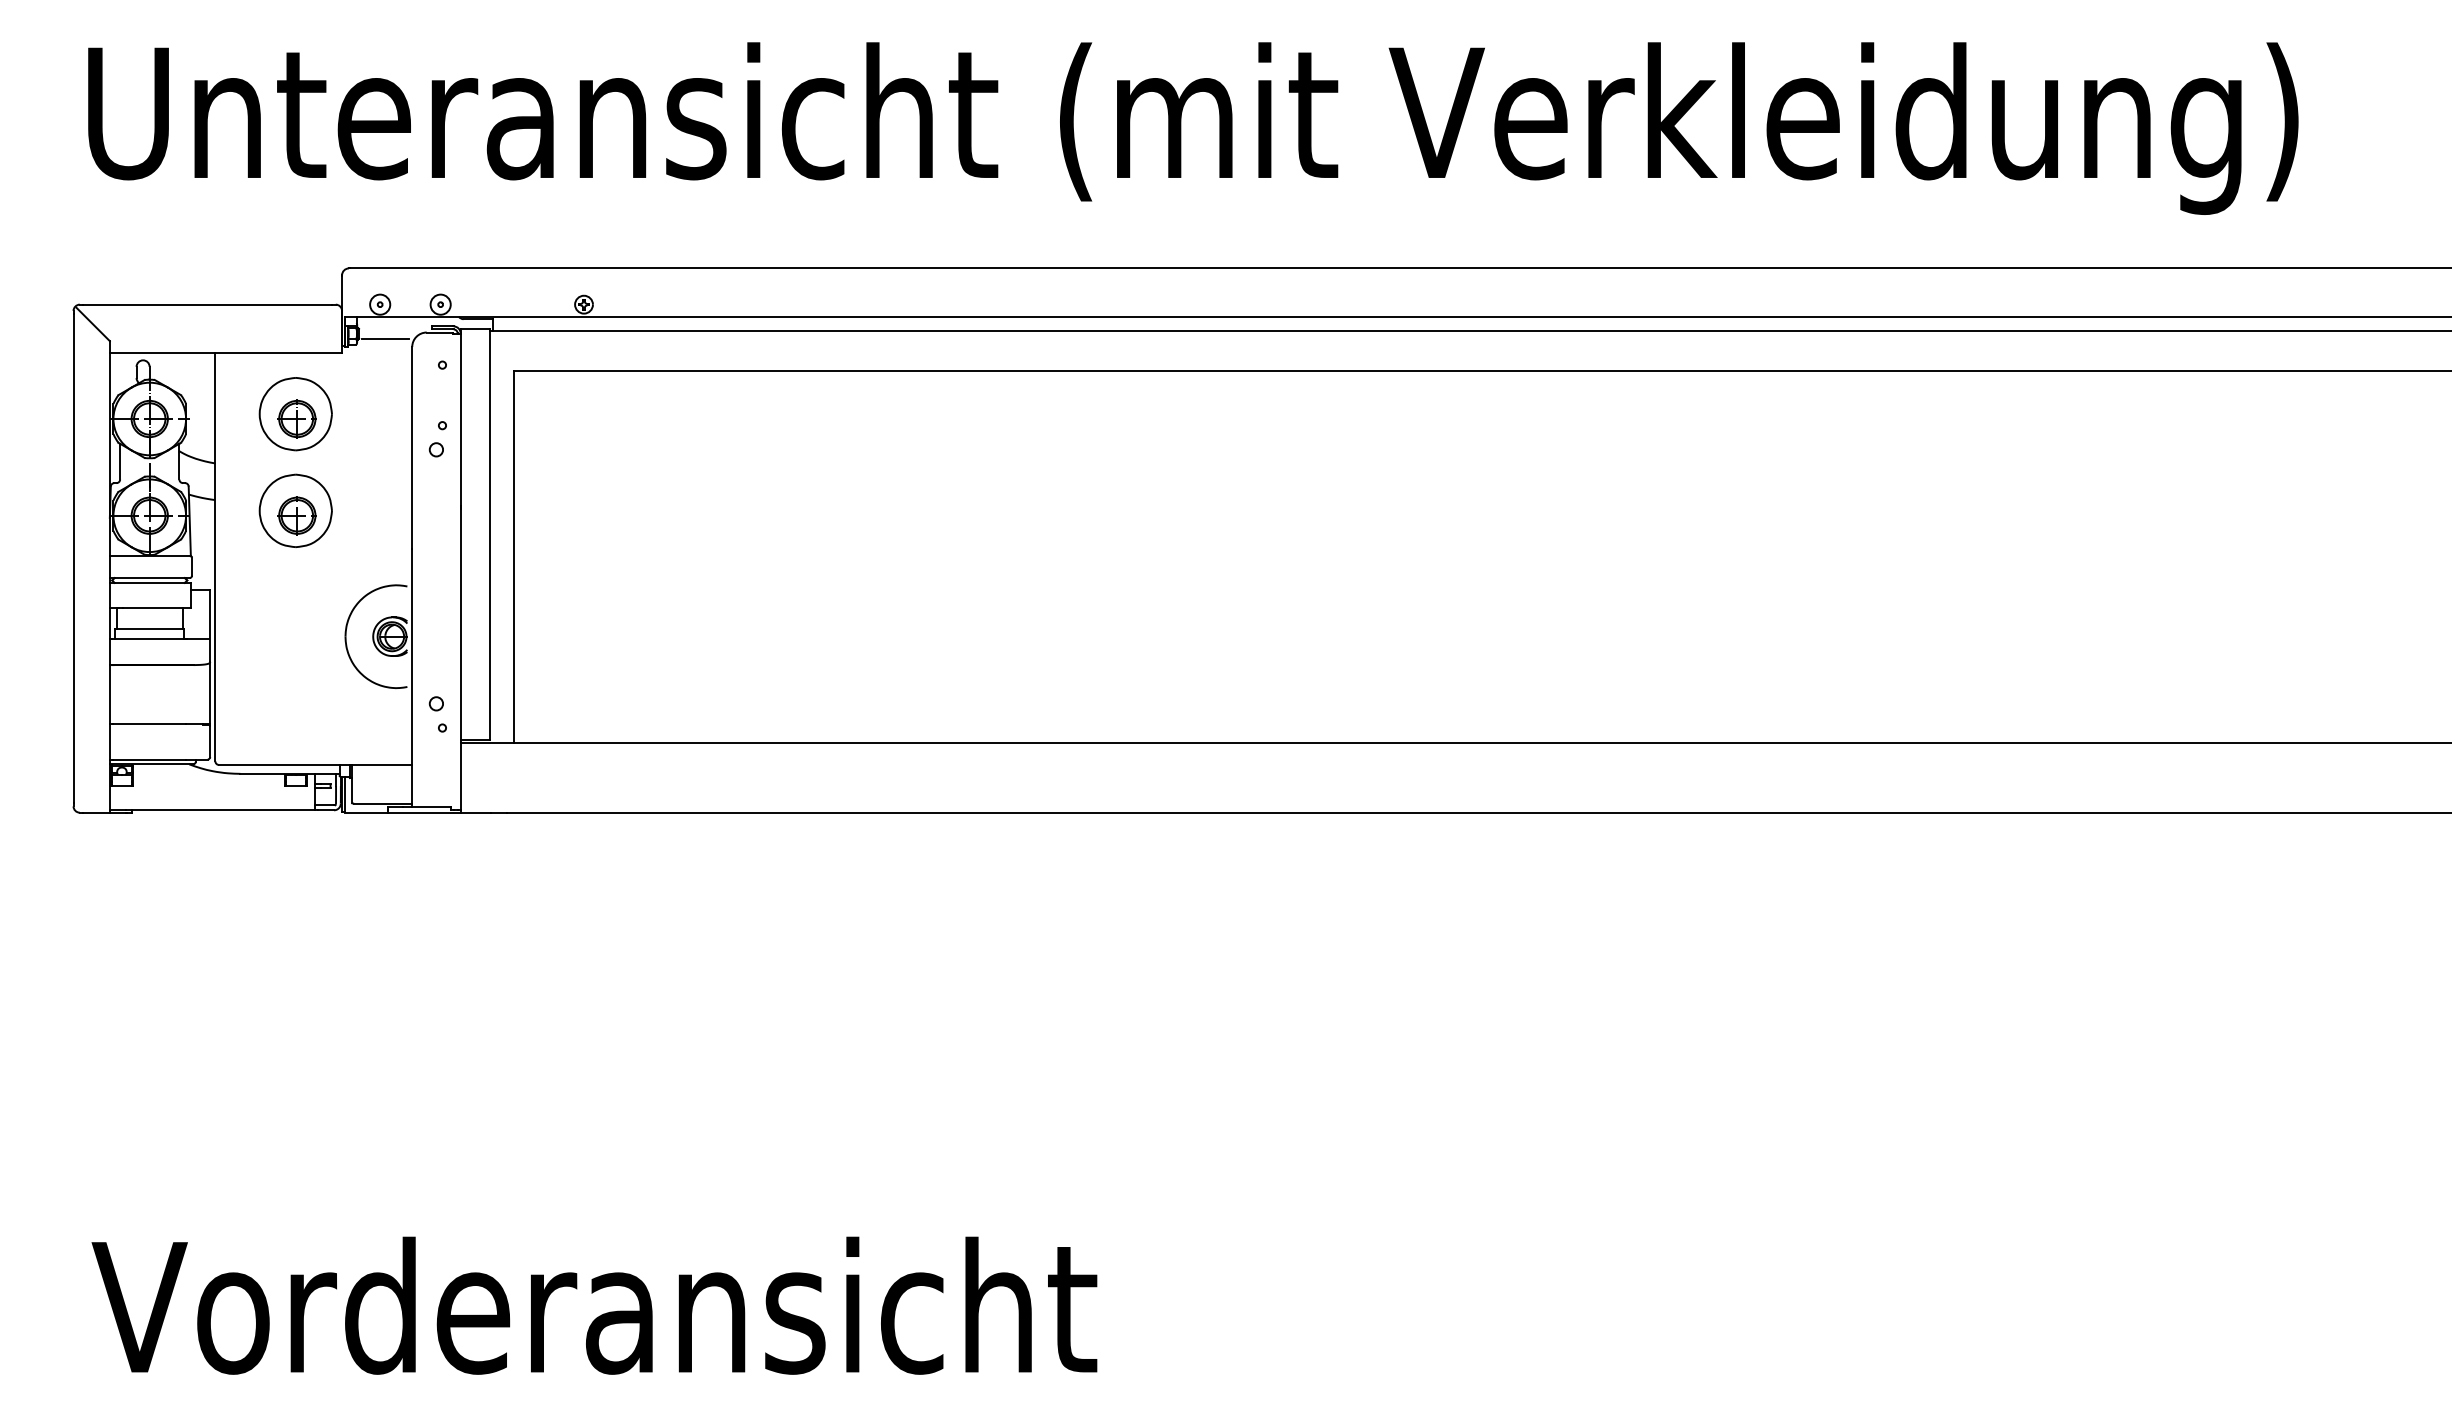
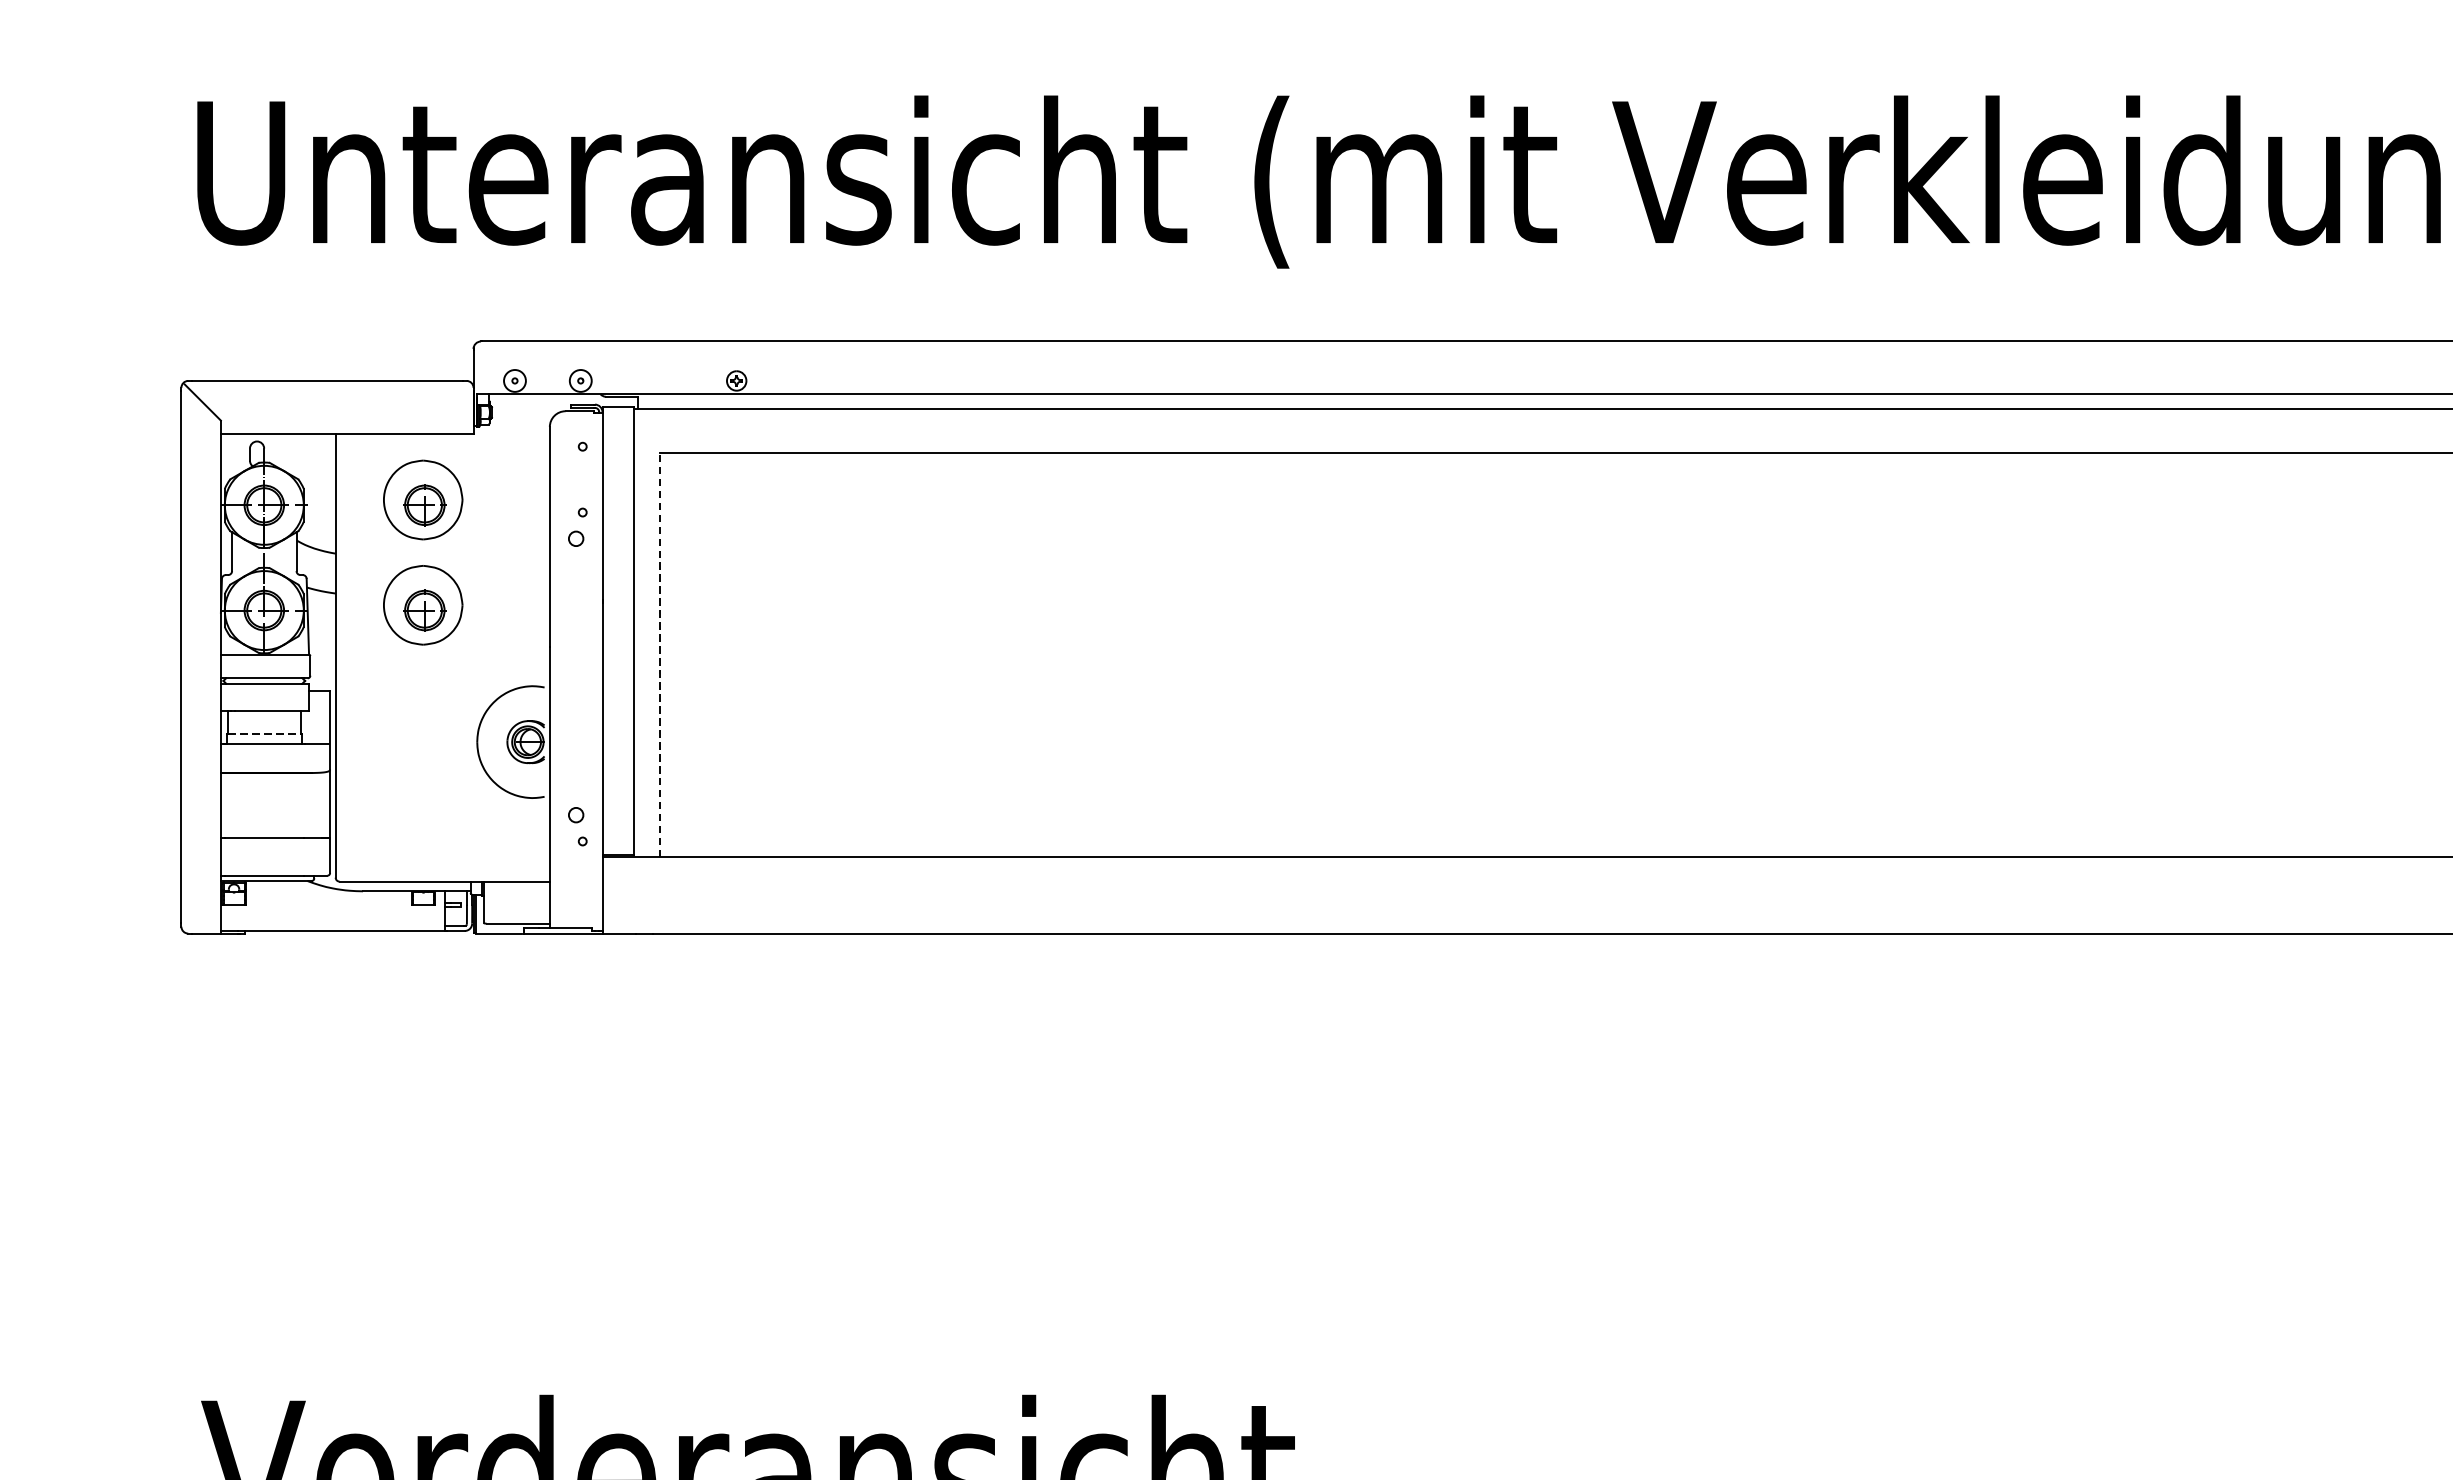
line: (385, 339) -> (520, 418), removed
line: (513, 556) -> (659, 654), solid -> dashed
line: (150, 628) -> (265, 733), solid -> dashed

